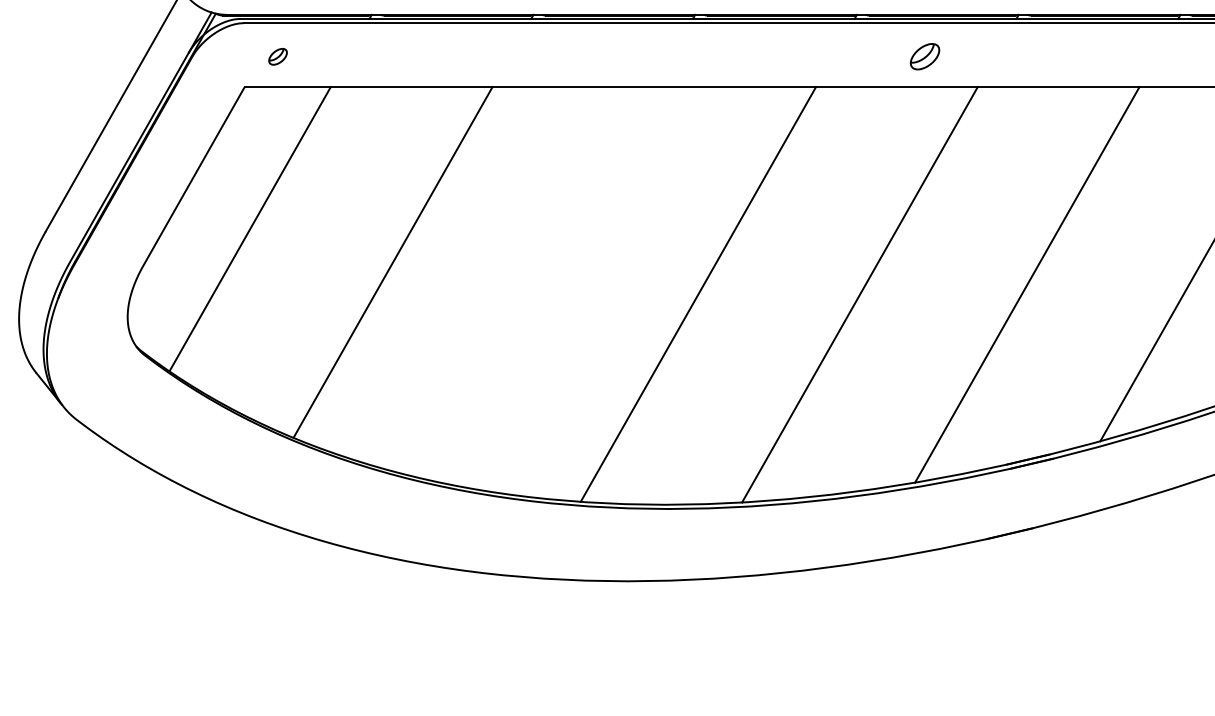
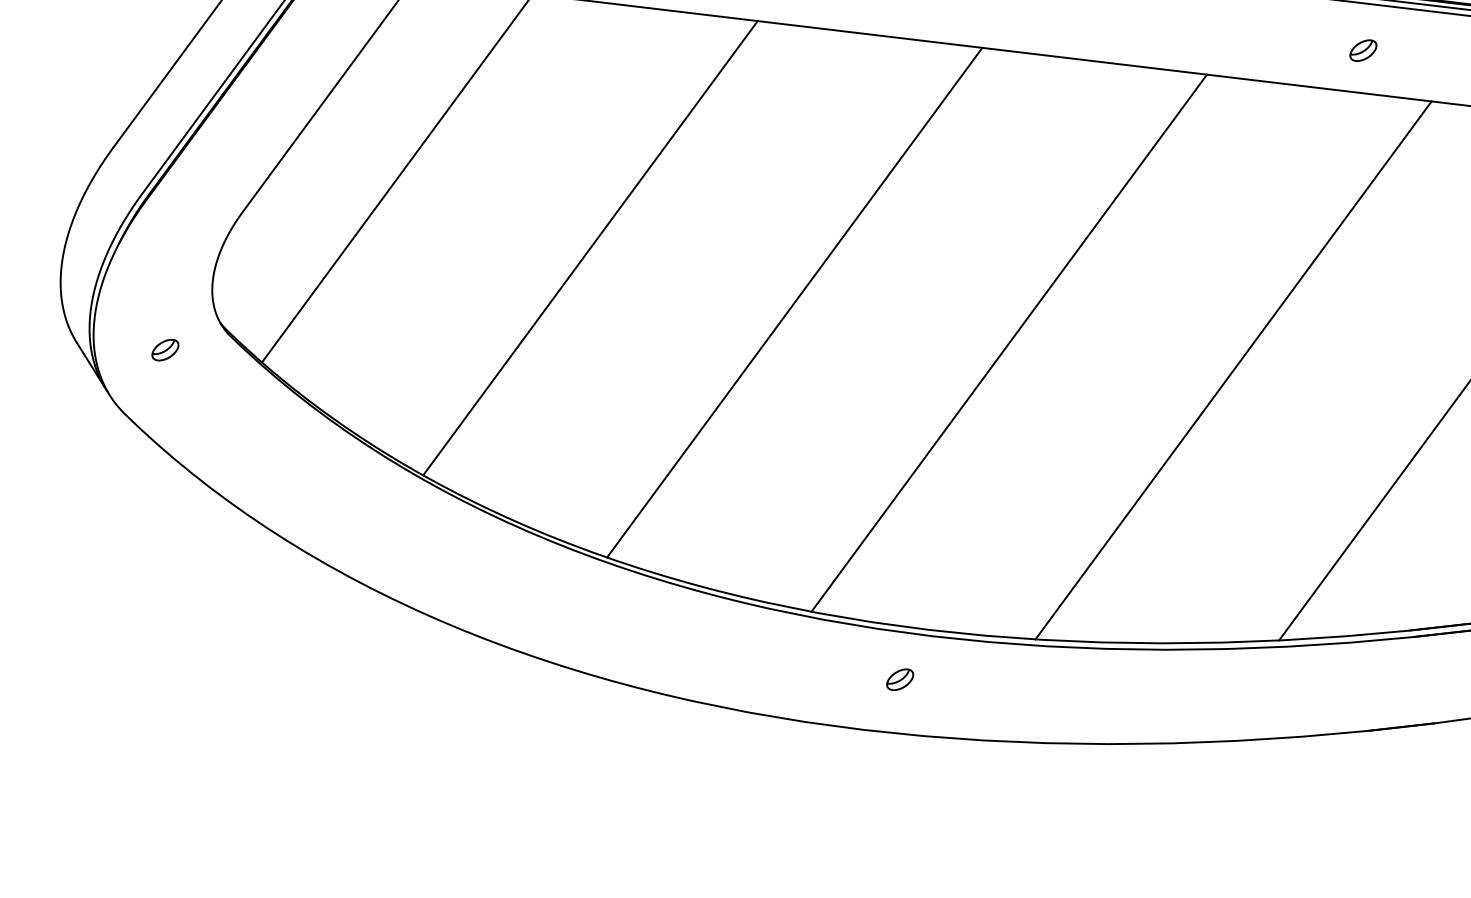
part: (924, 56) -> (1362, 50), size x0.62
line: (542, 283) -> (794, 302), added
part: (99, 370) -> (164, 349), added
part: (649, 542) -> (900, 679), added

